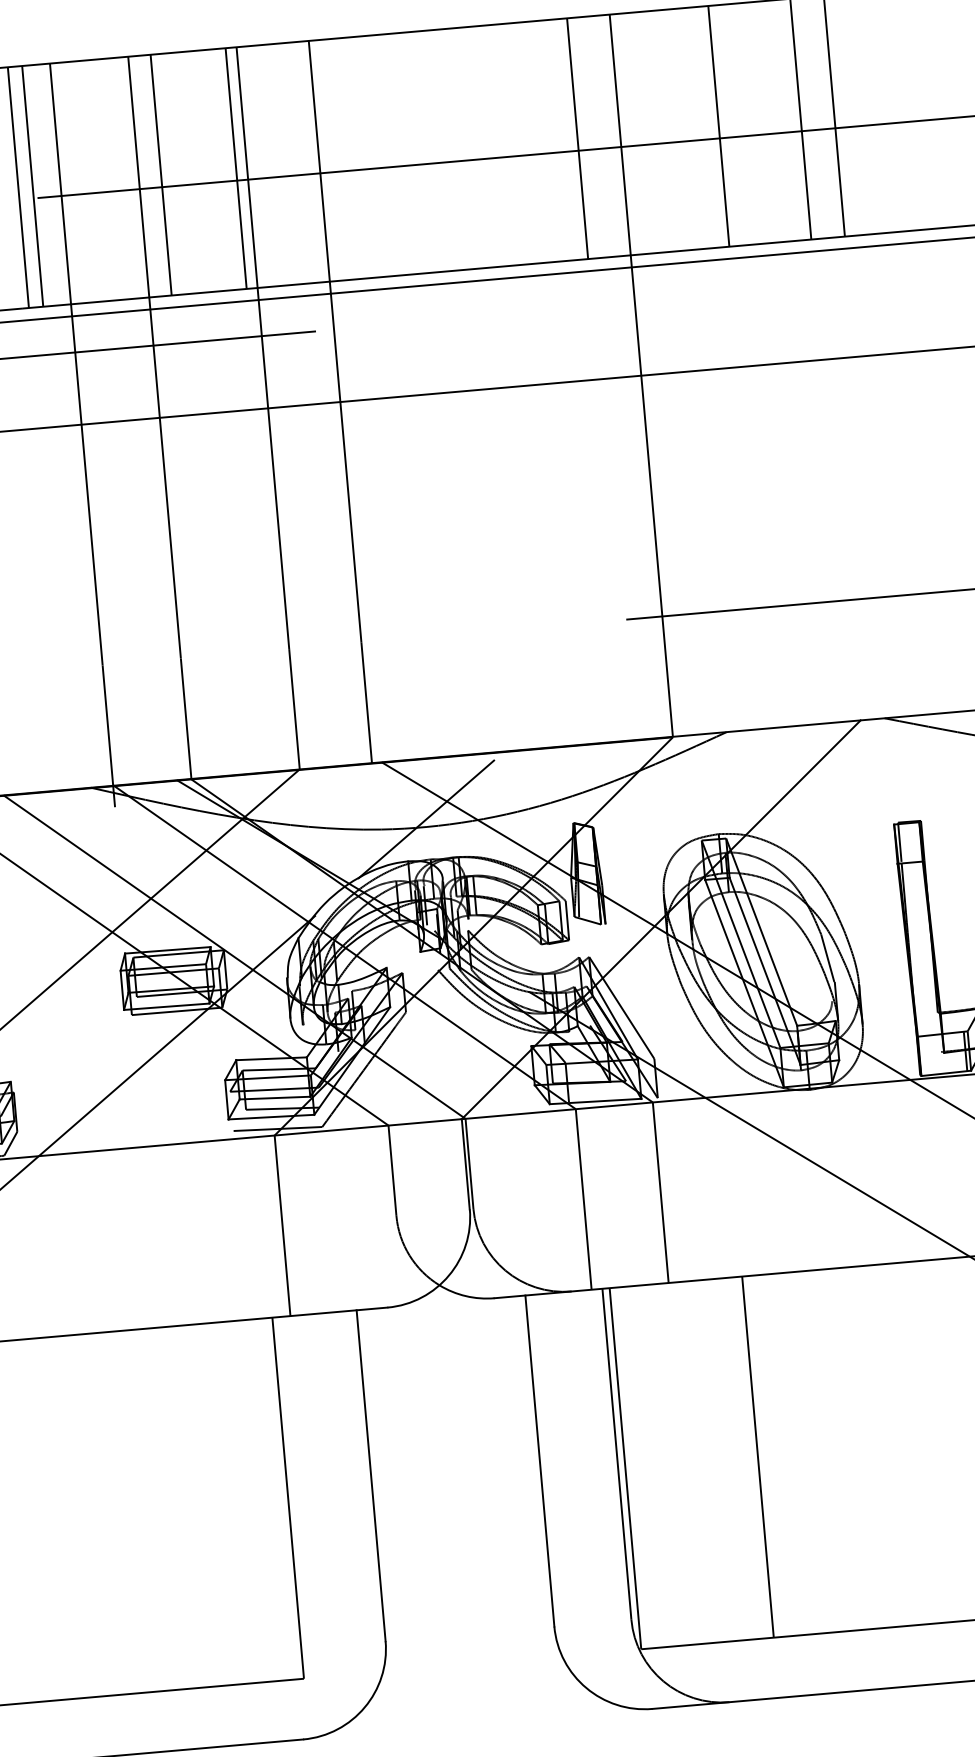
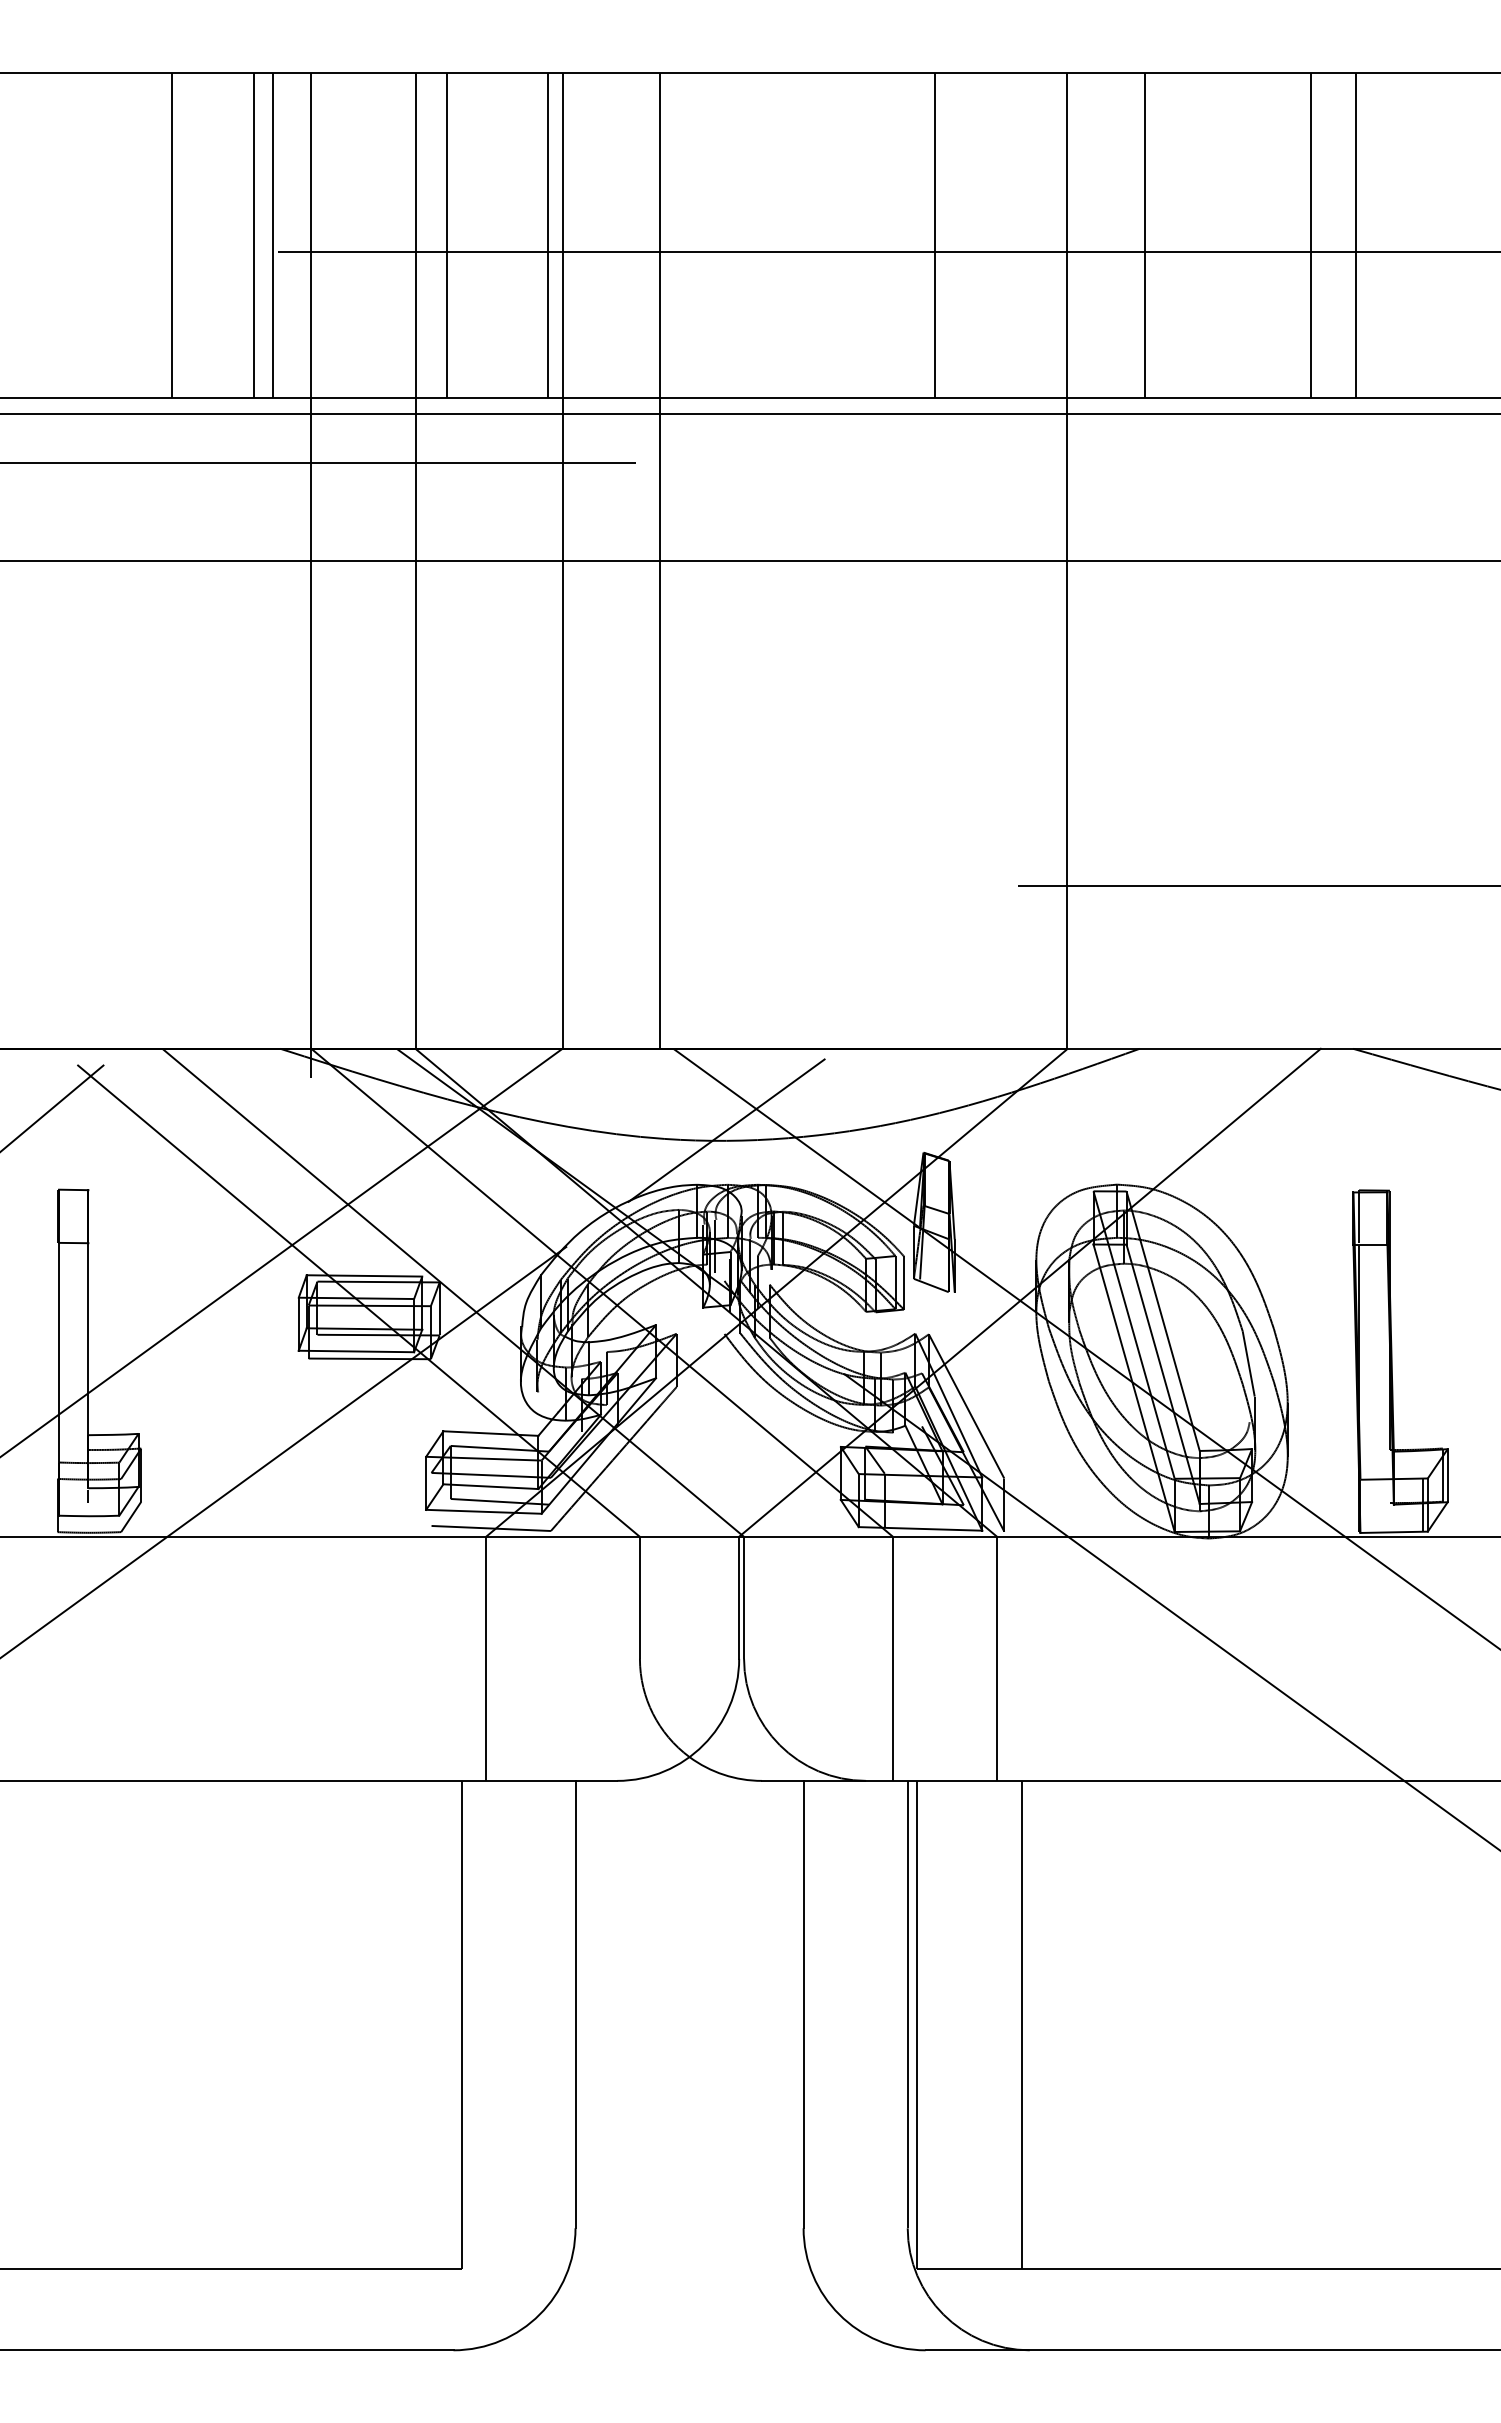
line: (719, 126) -> (1145, 235), moved
line: (577, 138) -> (935, 235), moved
line: (757, 1456) -> (1021, 2024), moved

